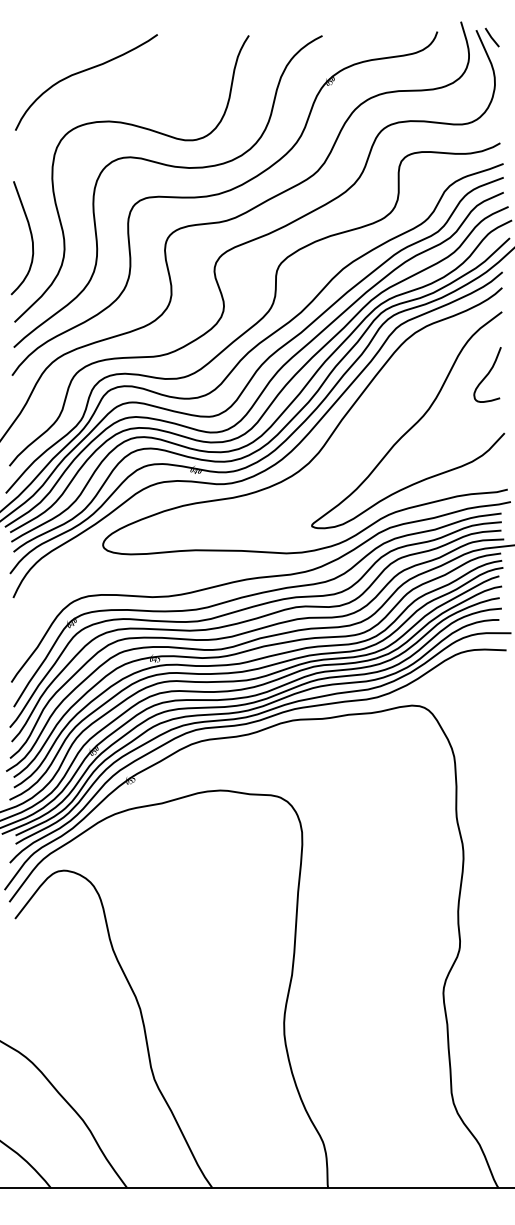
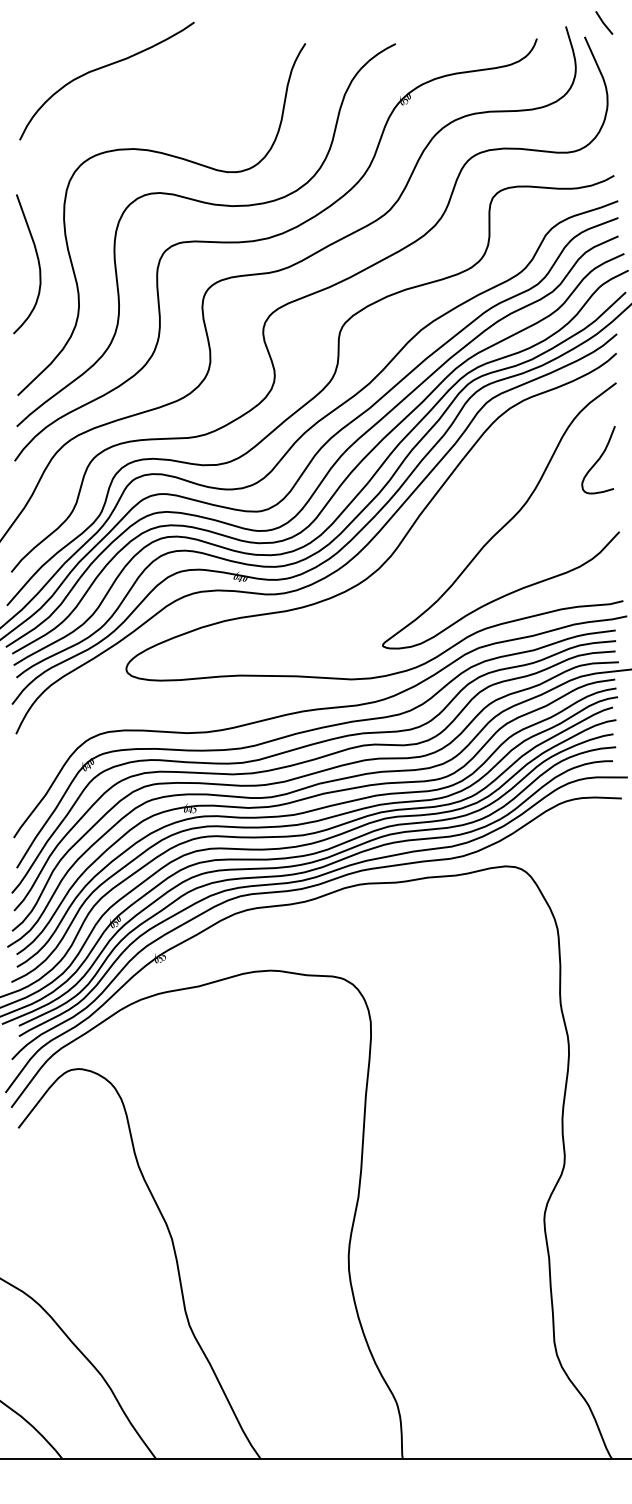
line: (492, 37) -> (604, 22), moved
curve: (82, 72) -> (102, 68), moved
curve: (30, 235) -> (37, 261), moved

